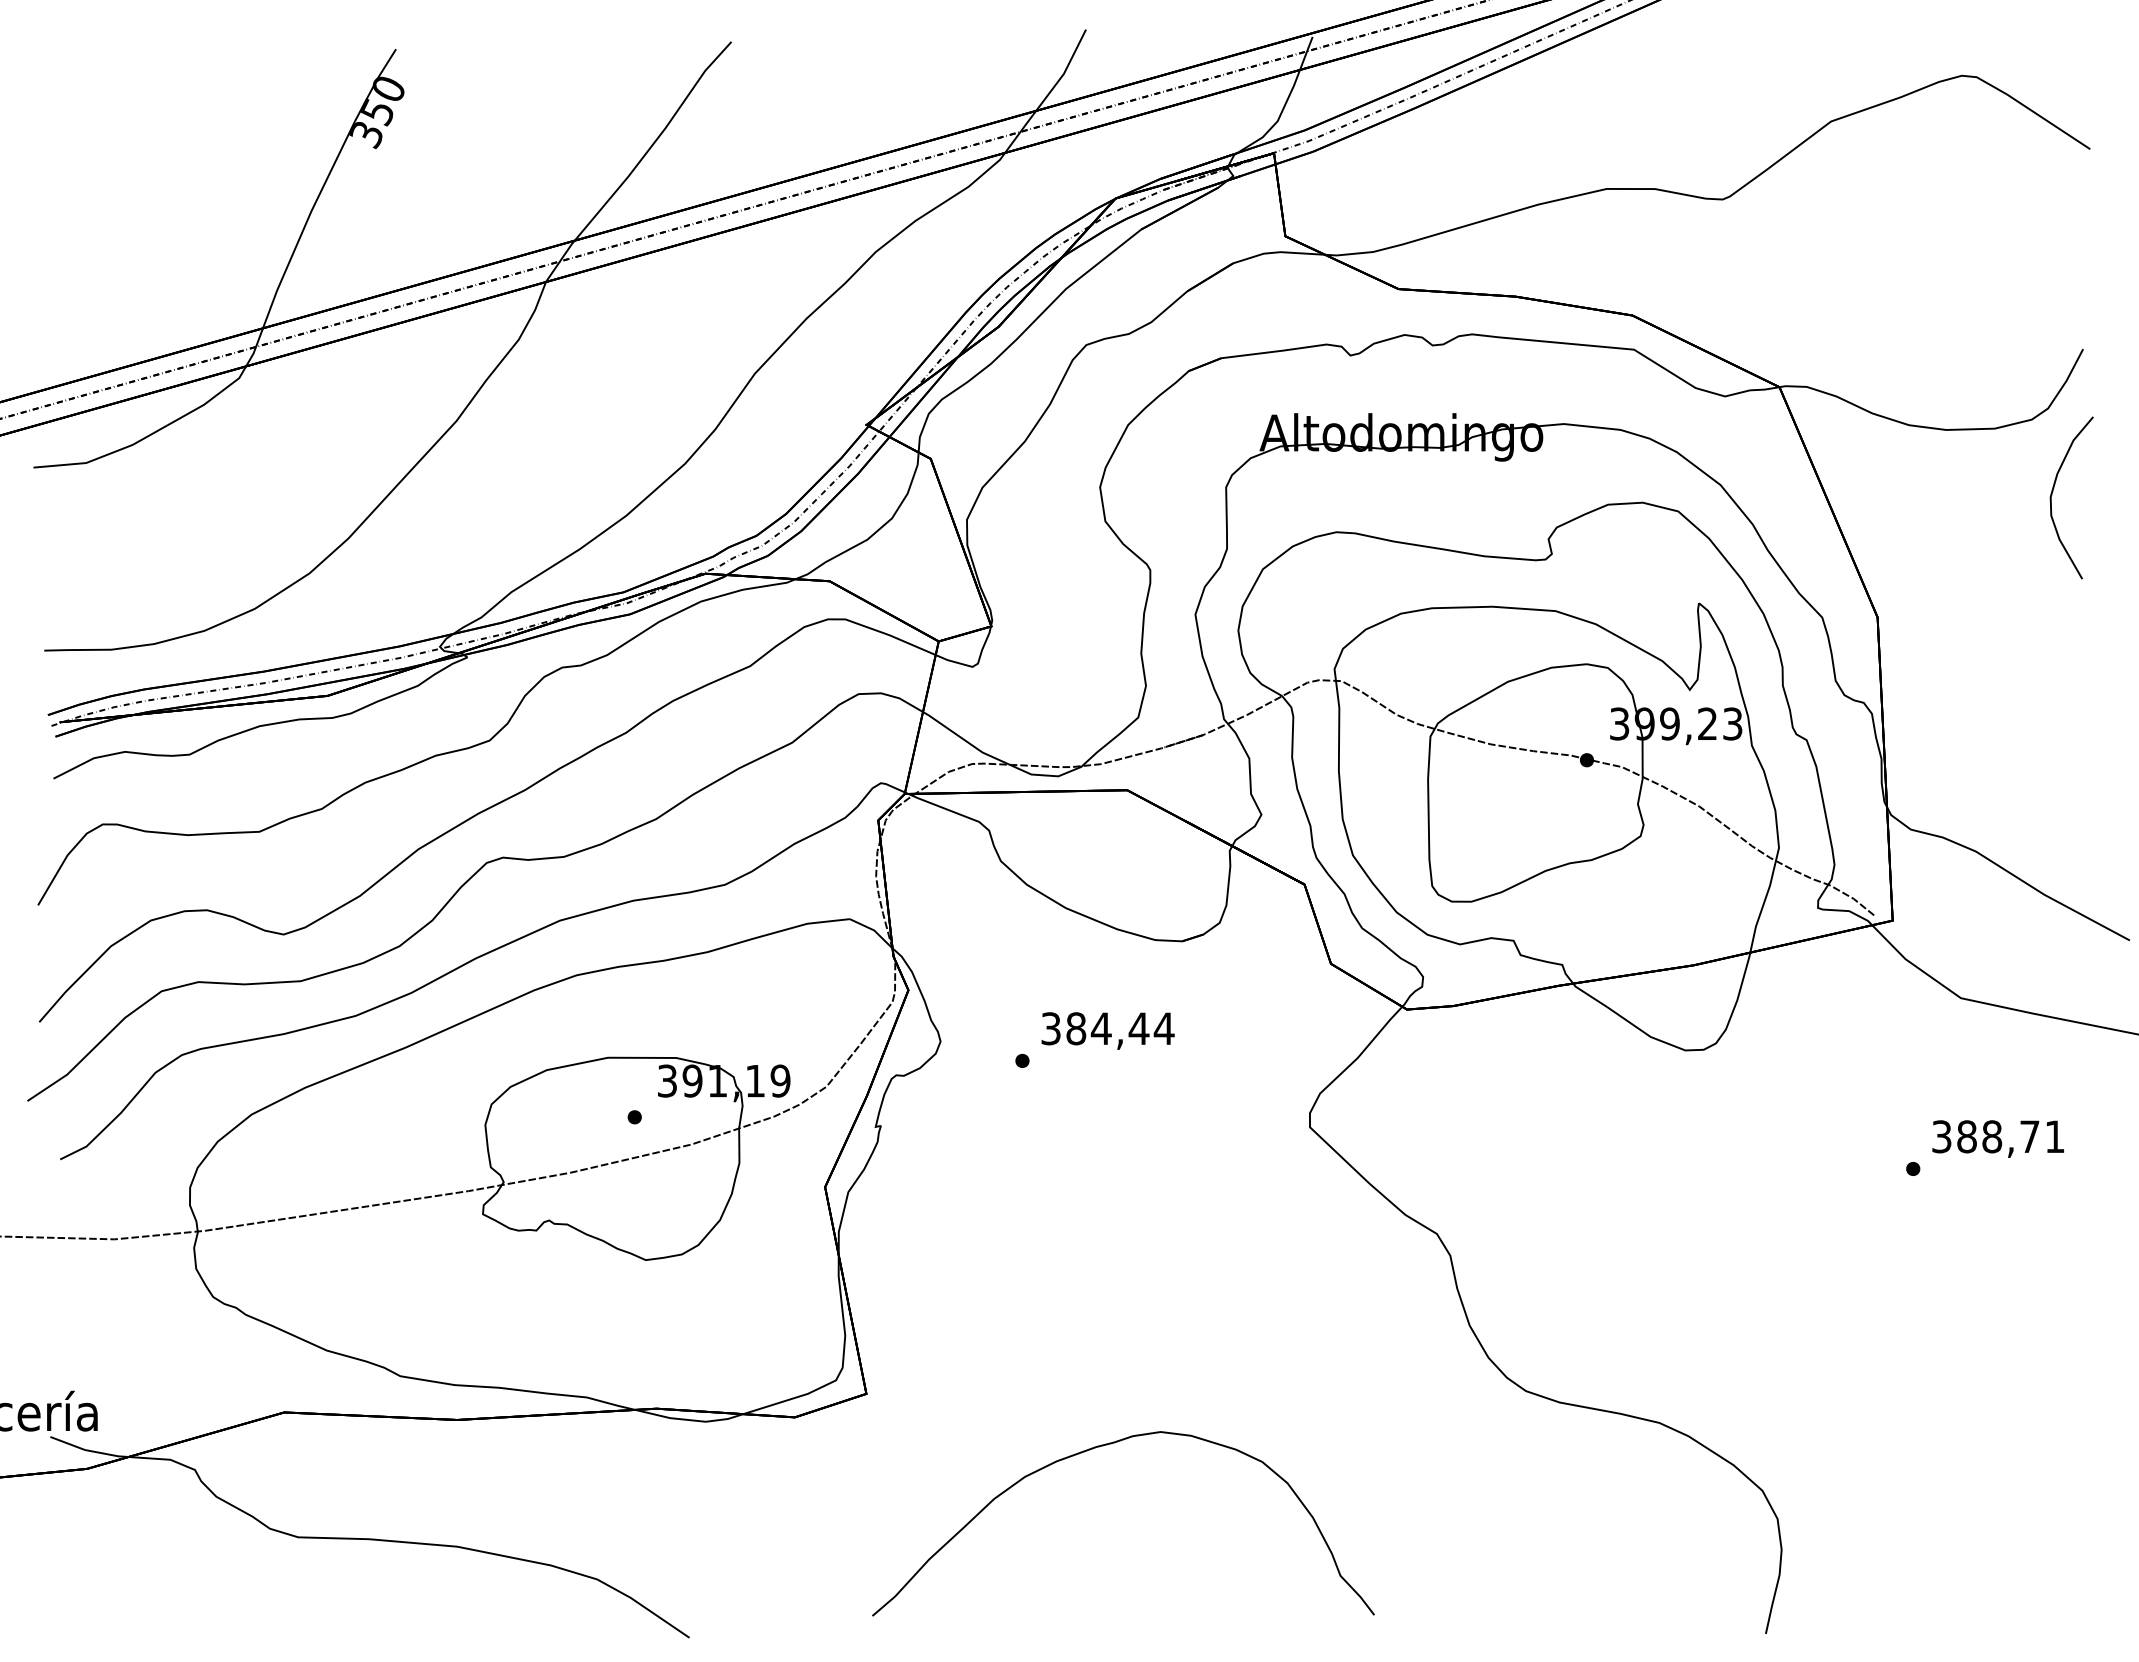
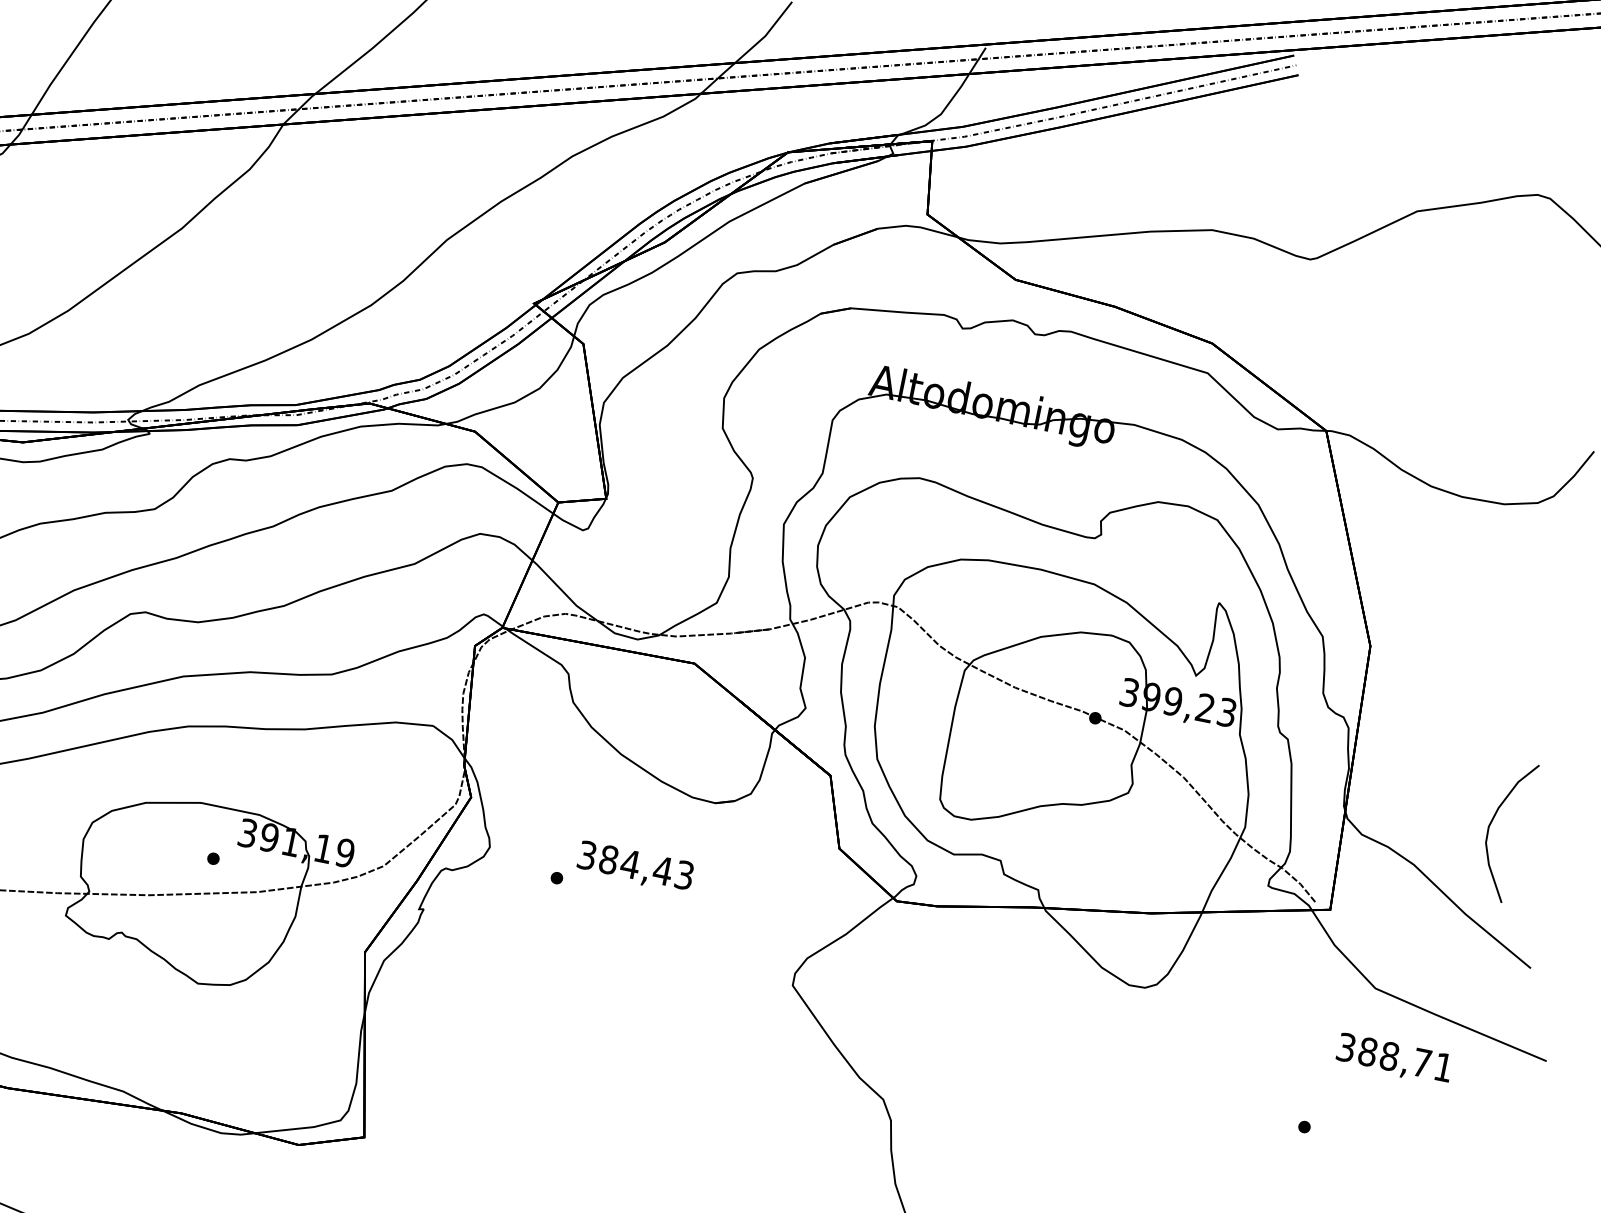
curve: (2053, 491) -> (1492, 822), moved
text: (1163, 1028) -> (683, 874), 384,44 -> 384,43
text: (1997, 1138) -> (1393, 1058), moved

